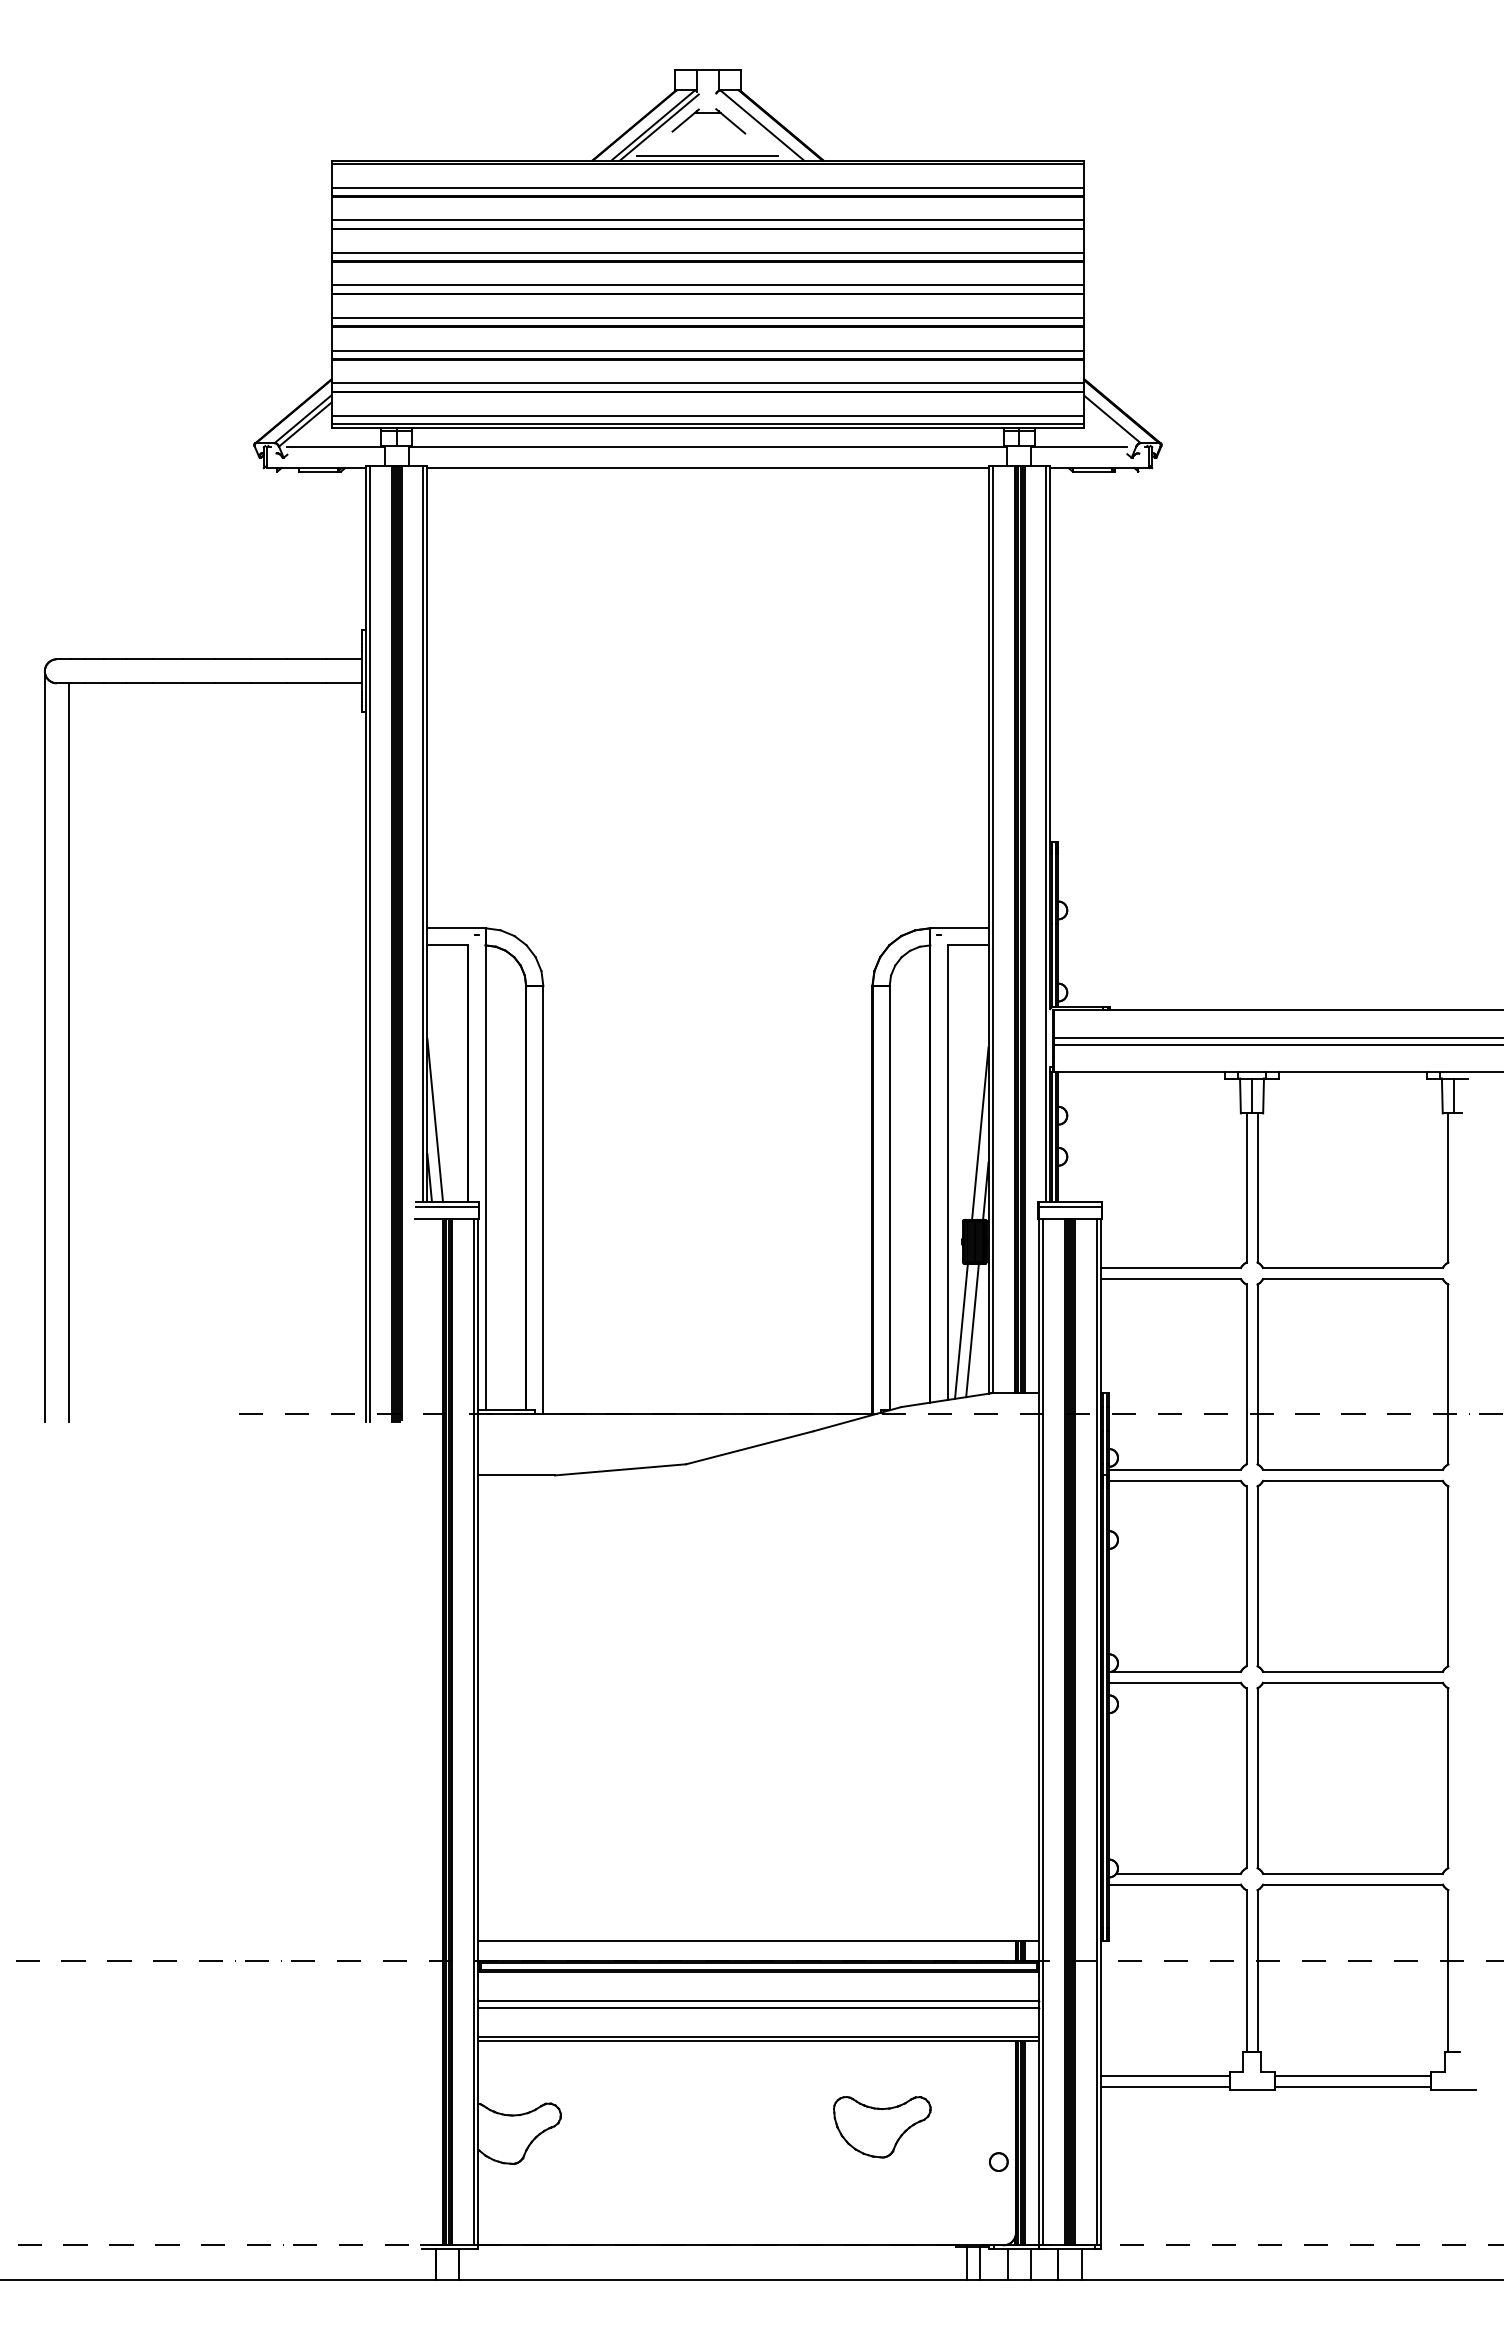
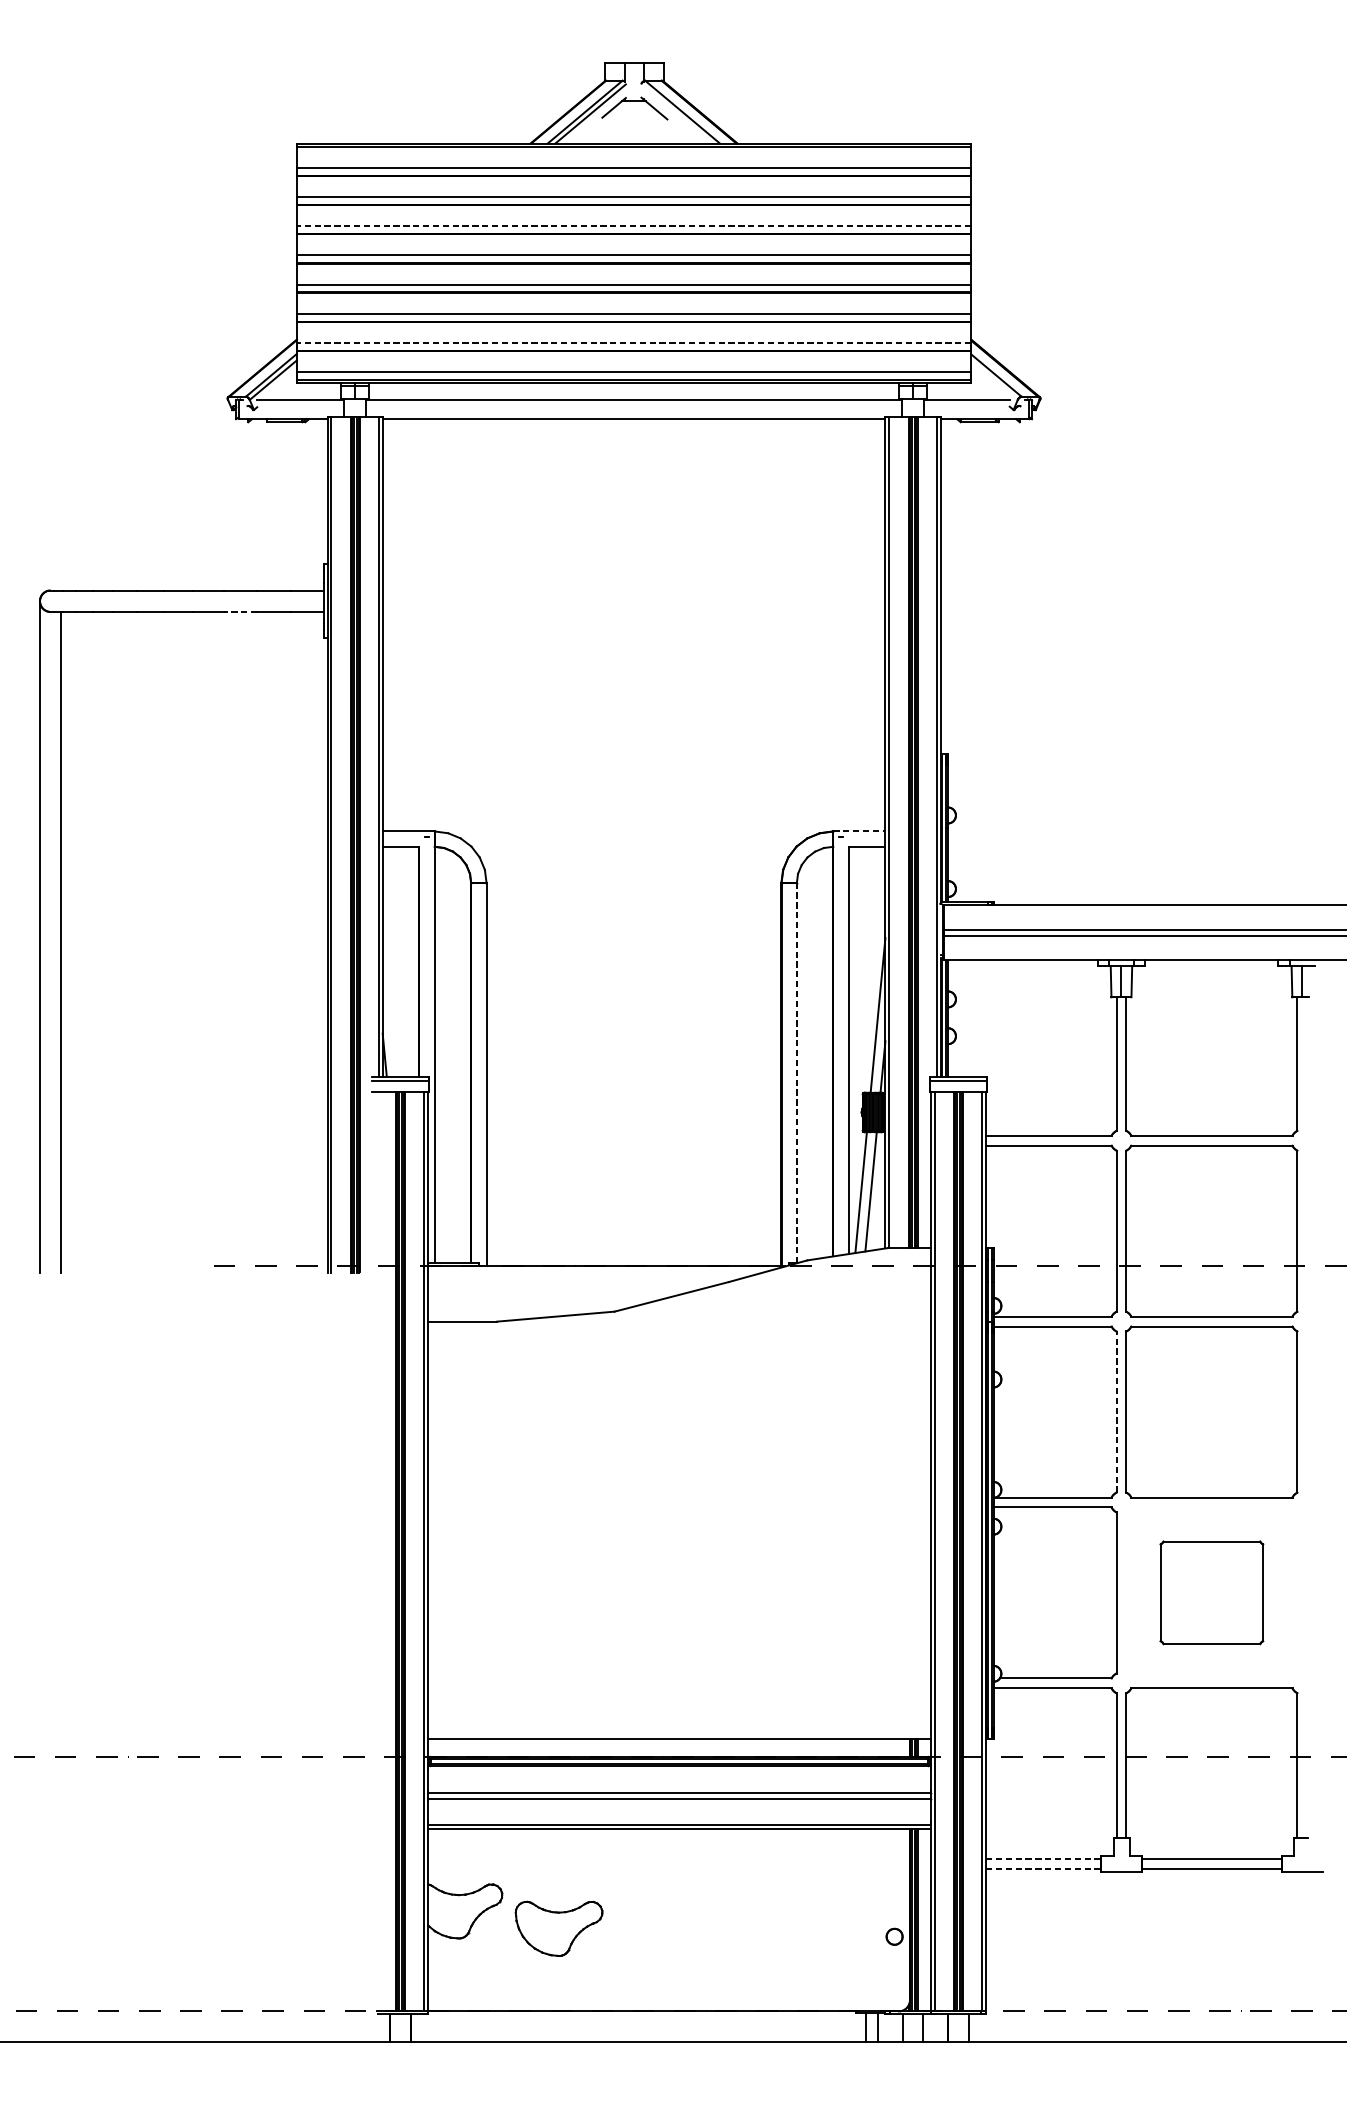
line: (707, 156) -> (633, 140), removed
line: (707, 252) -> (633, 226), solid -> dashed
line: (707, 383) -> (633, 343), solid -> dashed
line: (268, 683) -> (240, 612), solid -> dashed
line: (959, 928) -> (859, 831), solid -> dashed
line: (435, 1119) -> (389, 1002), removed
line: (889, 1197) -> (796, 1072), solid -> dashed
line: (1246, 1576) -> (1116, 1412), solid -> dashed
part: (1352, 1777) -> (1211, 1592), size x0.6
line: (1165, 2075) -> (1043, 1859), solid -> dashed
line: (1165, 2086) -> (1043, 1869), solid -> dashed
part: (882, 2127) -> (559, 1929), moved

